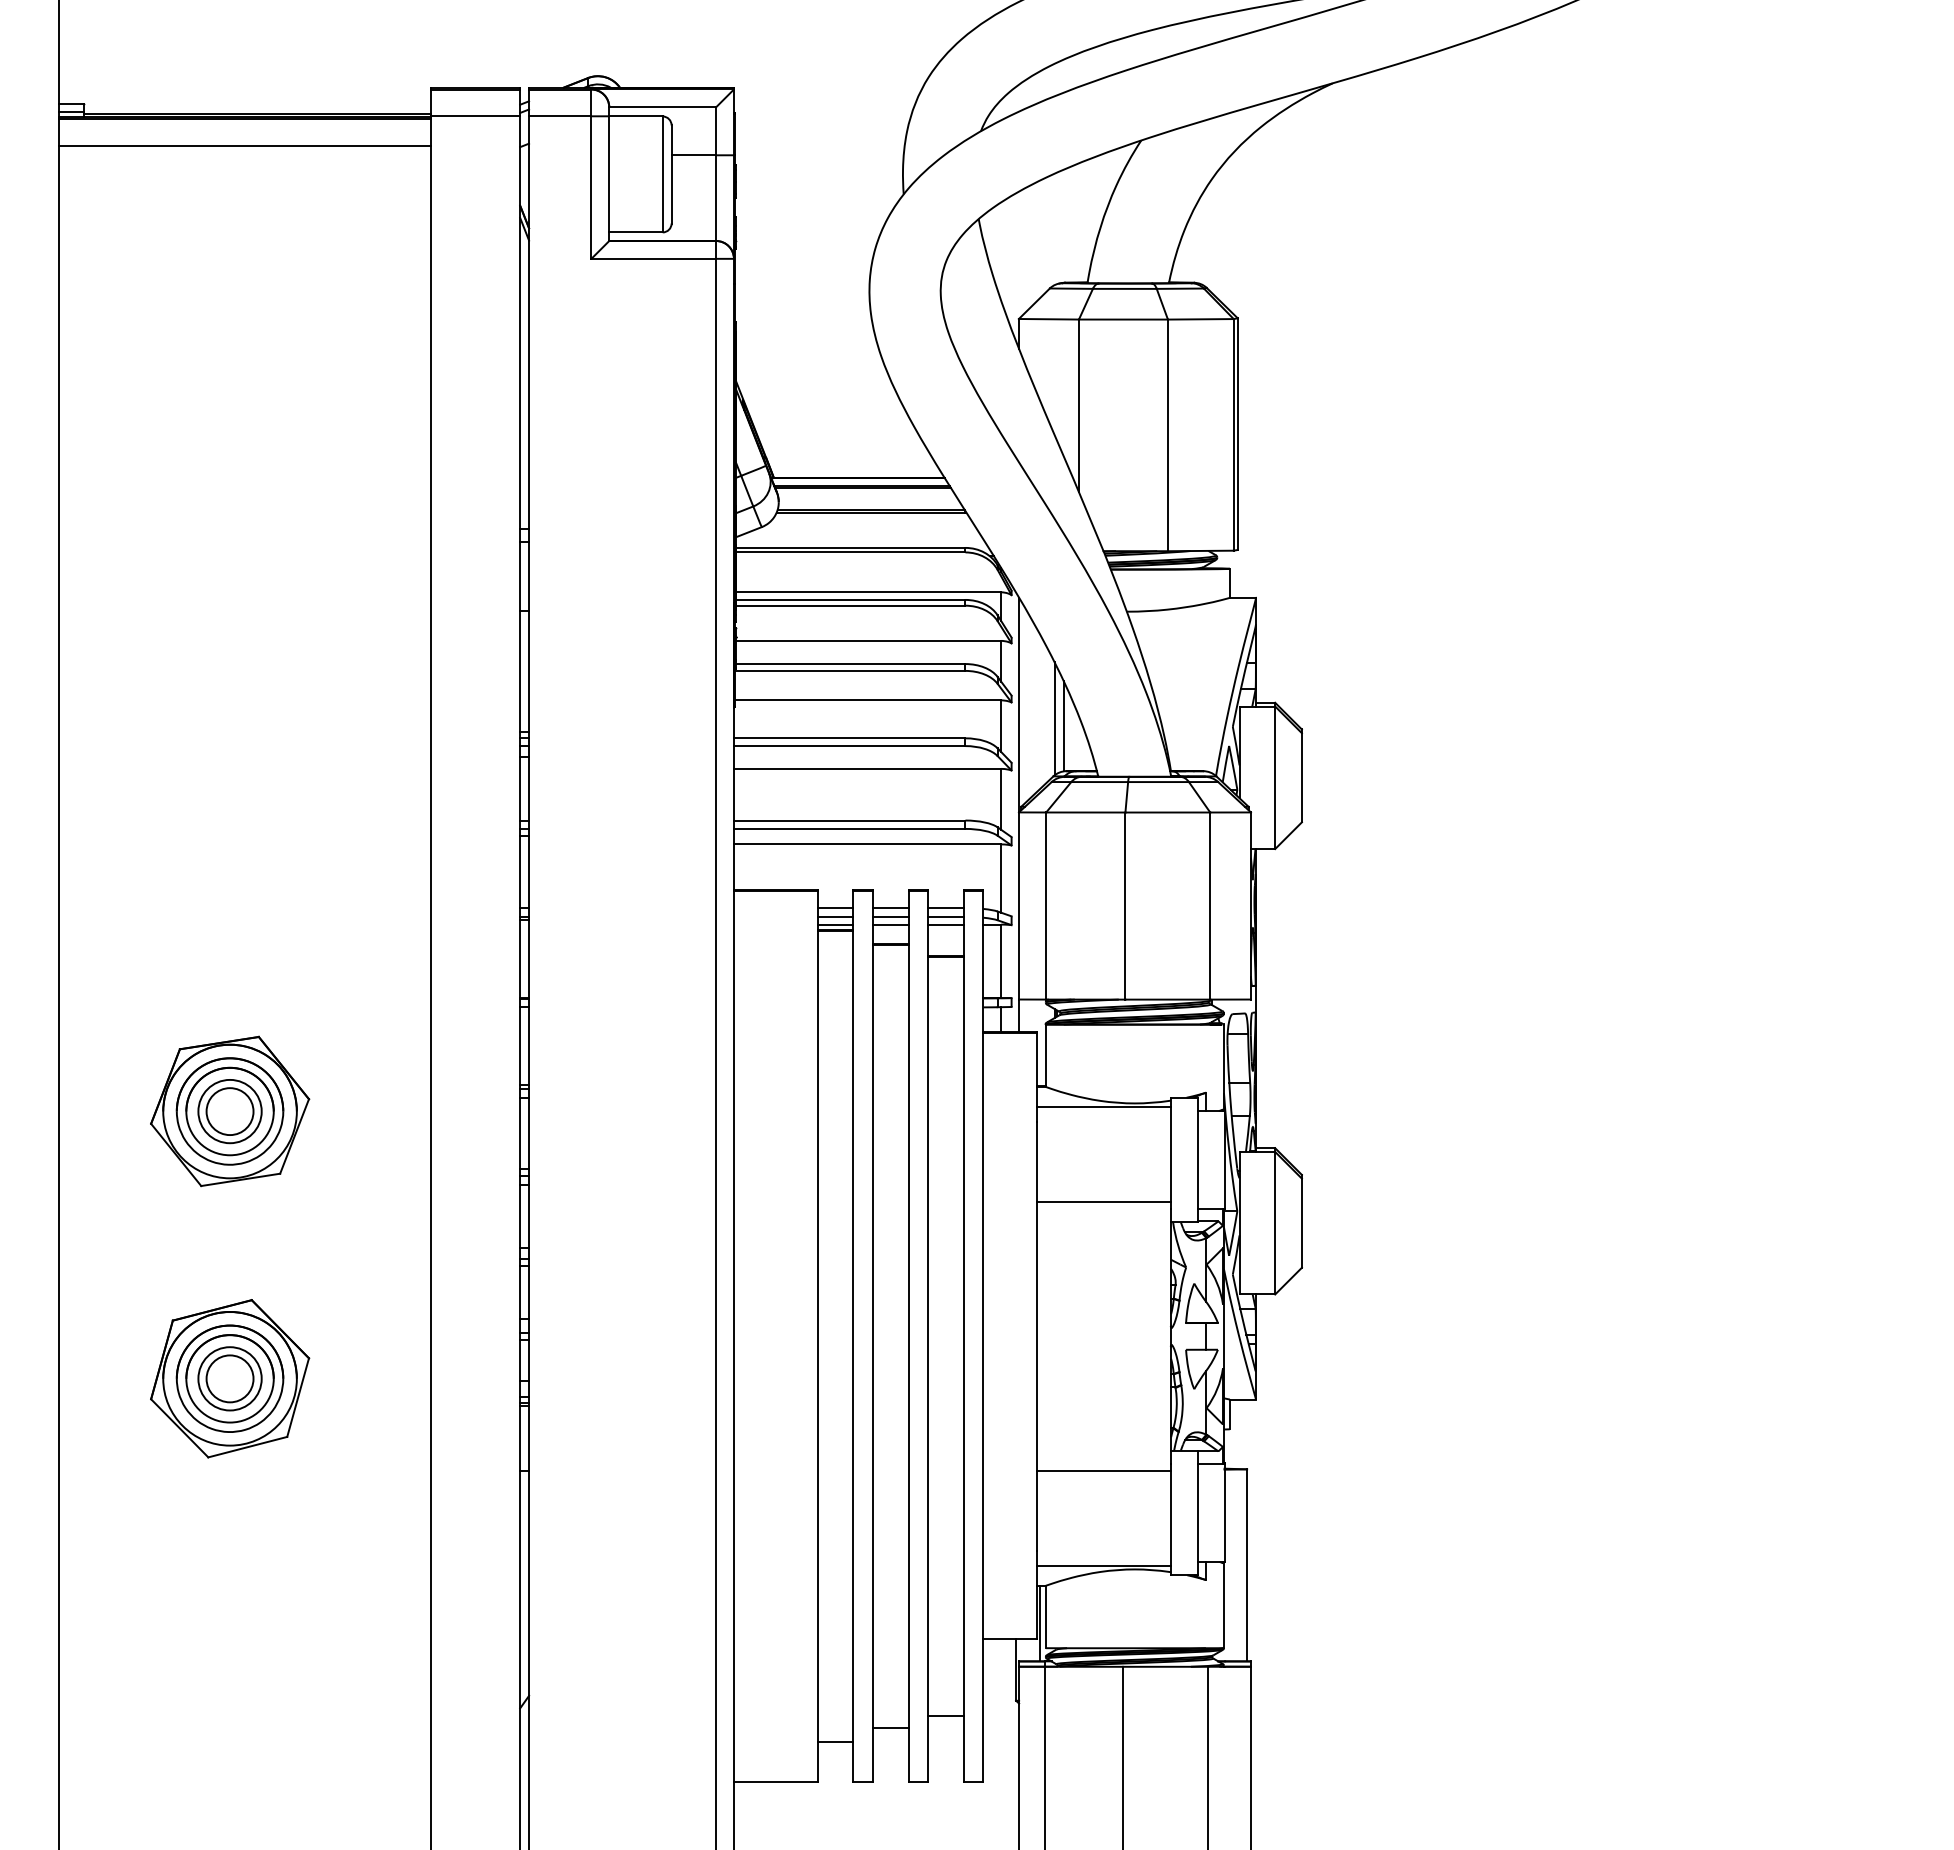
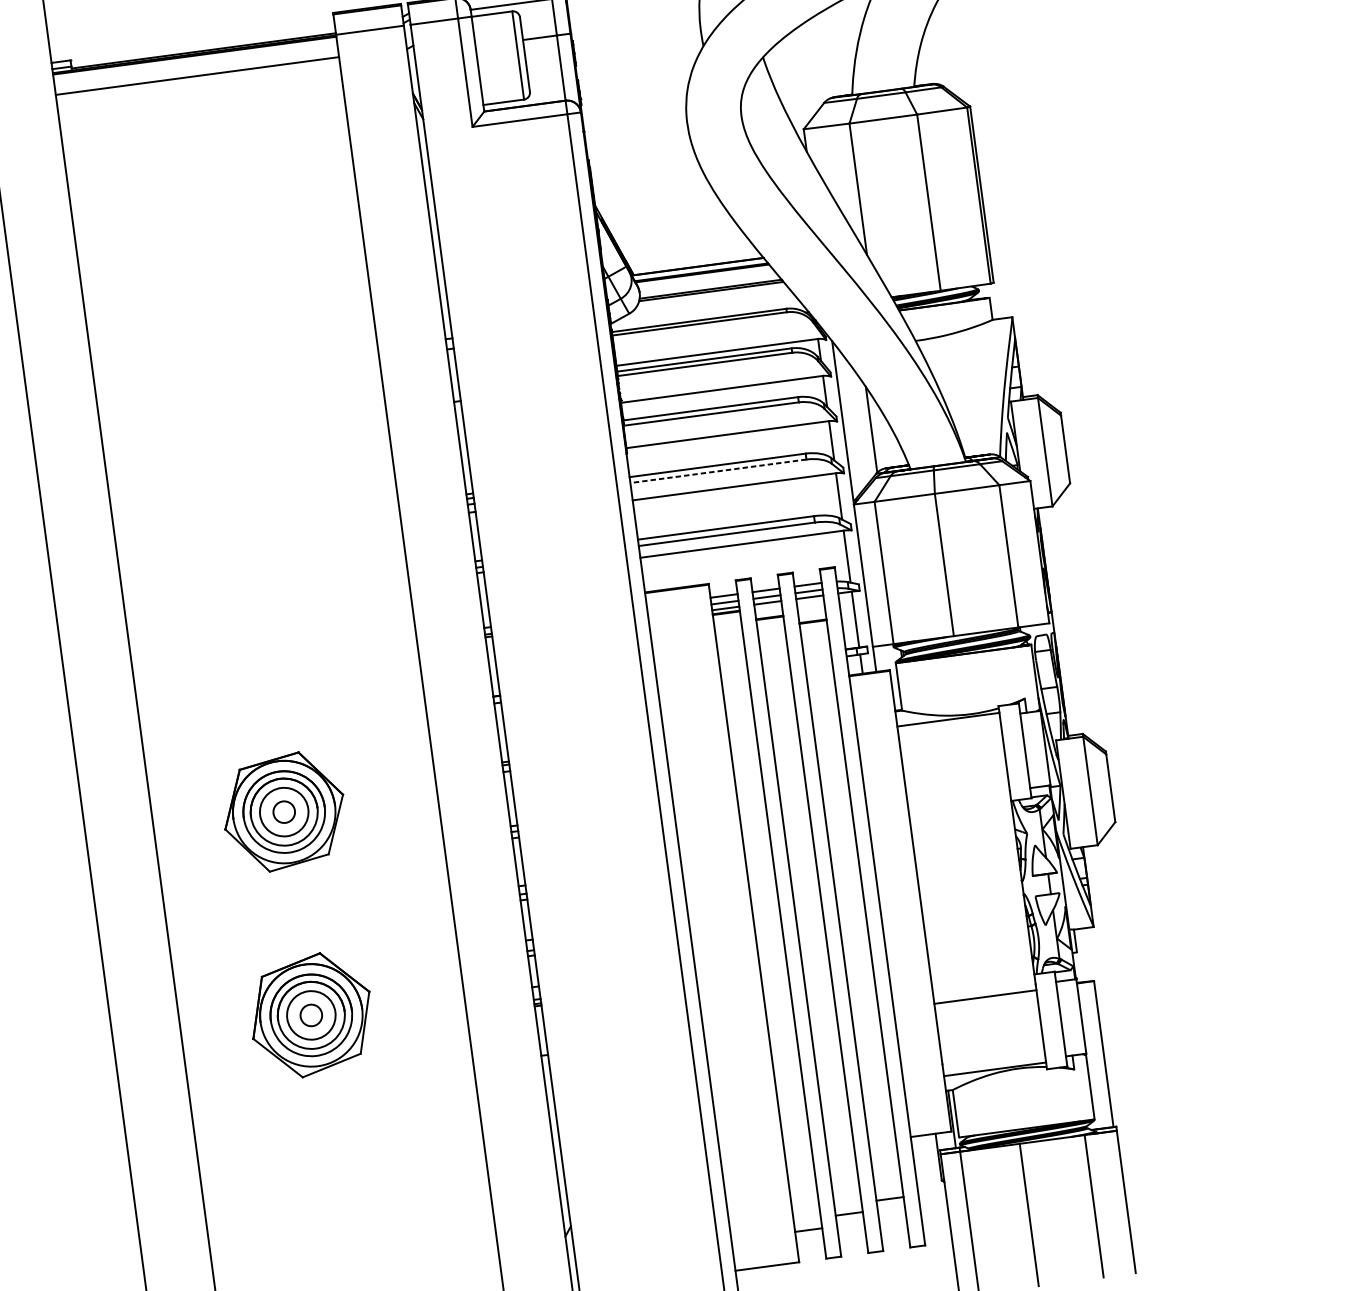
line: (1063, 725) -> (878, 433), removed
line: (849, 746) -> (718, 471), solid -> dashed
circle: (229, 1111) -> (283, 812), size x0.6
line: (1103, 1201) -> (957, 791), removed
circle: (229, 1378) -> (310, 1015), size x0.6

